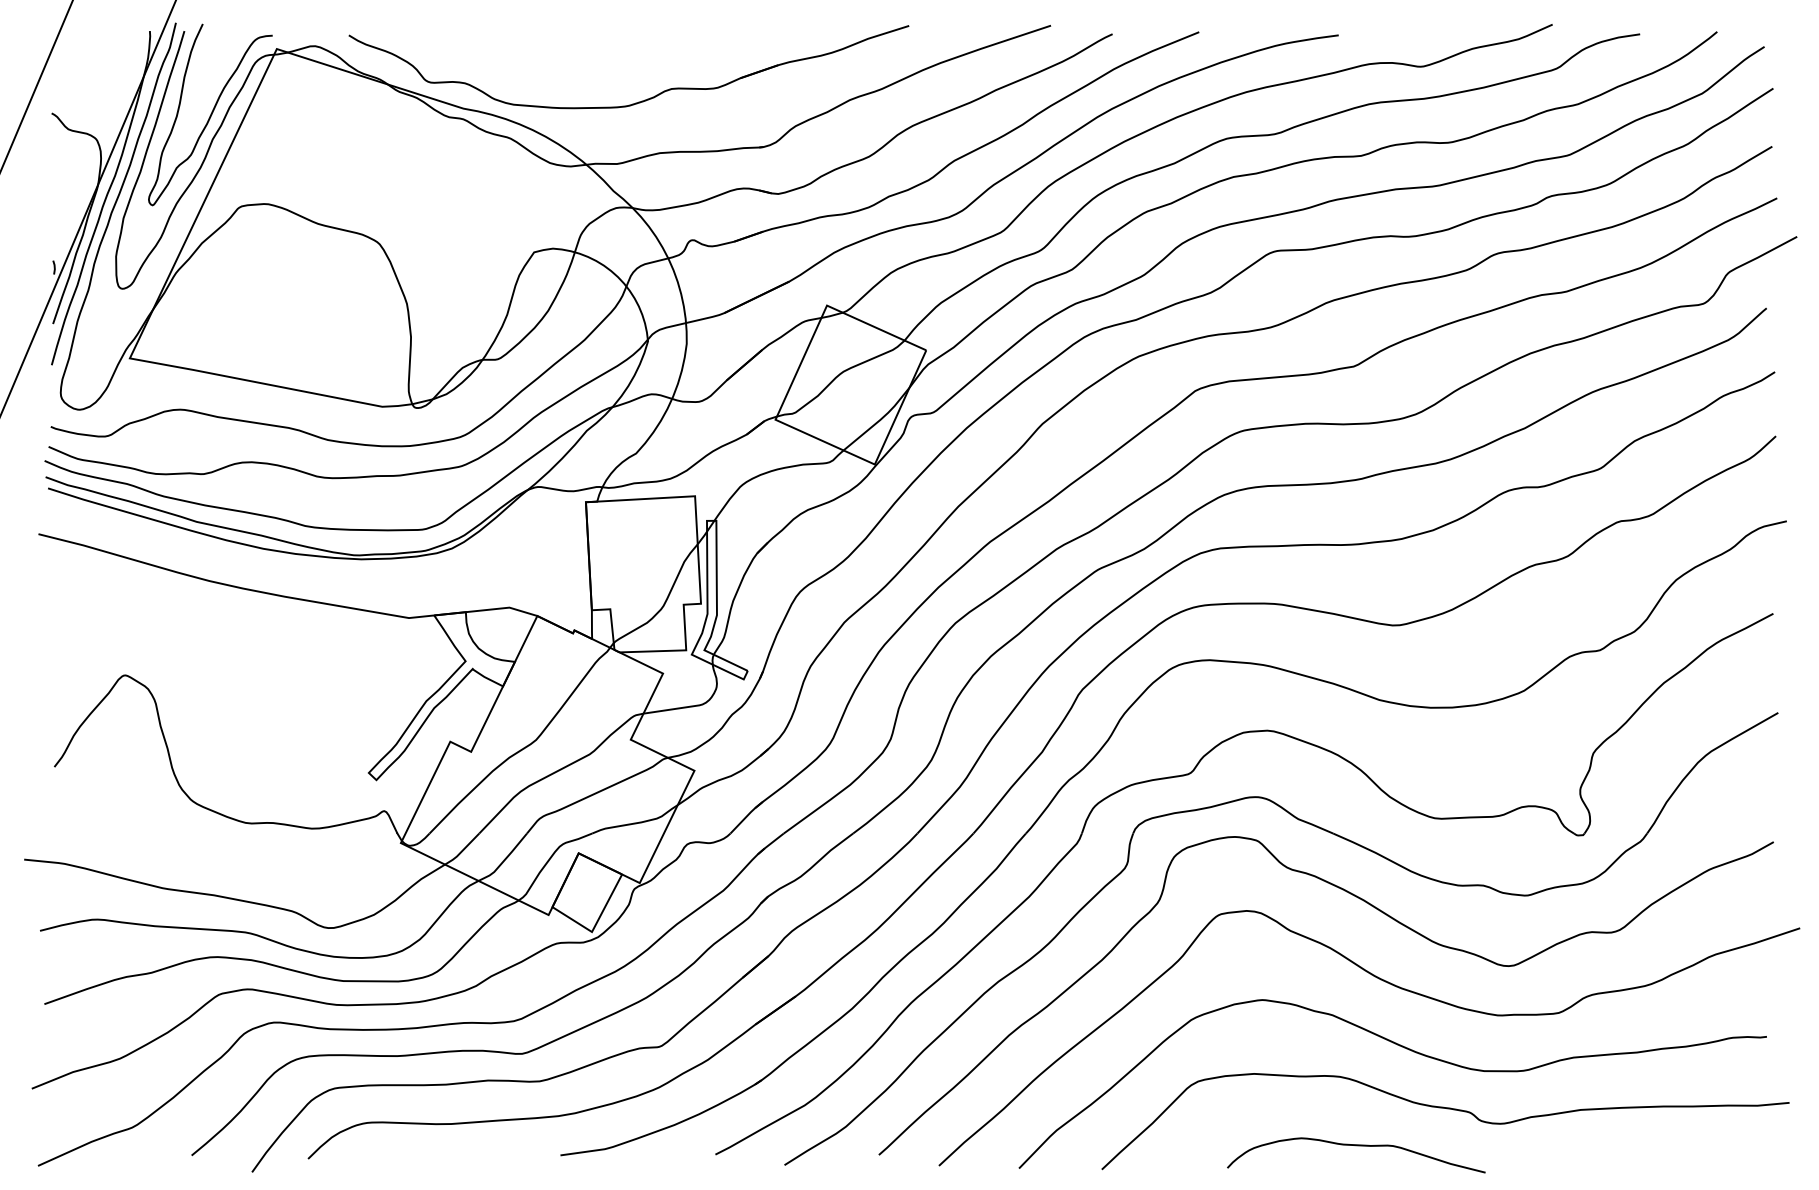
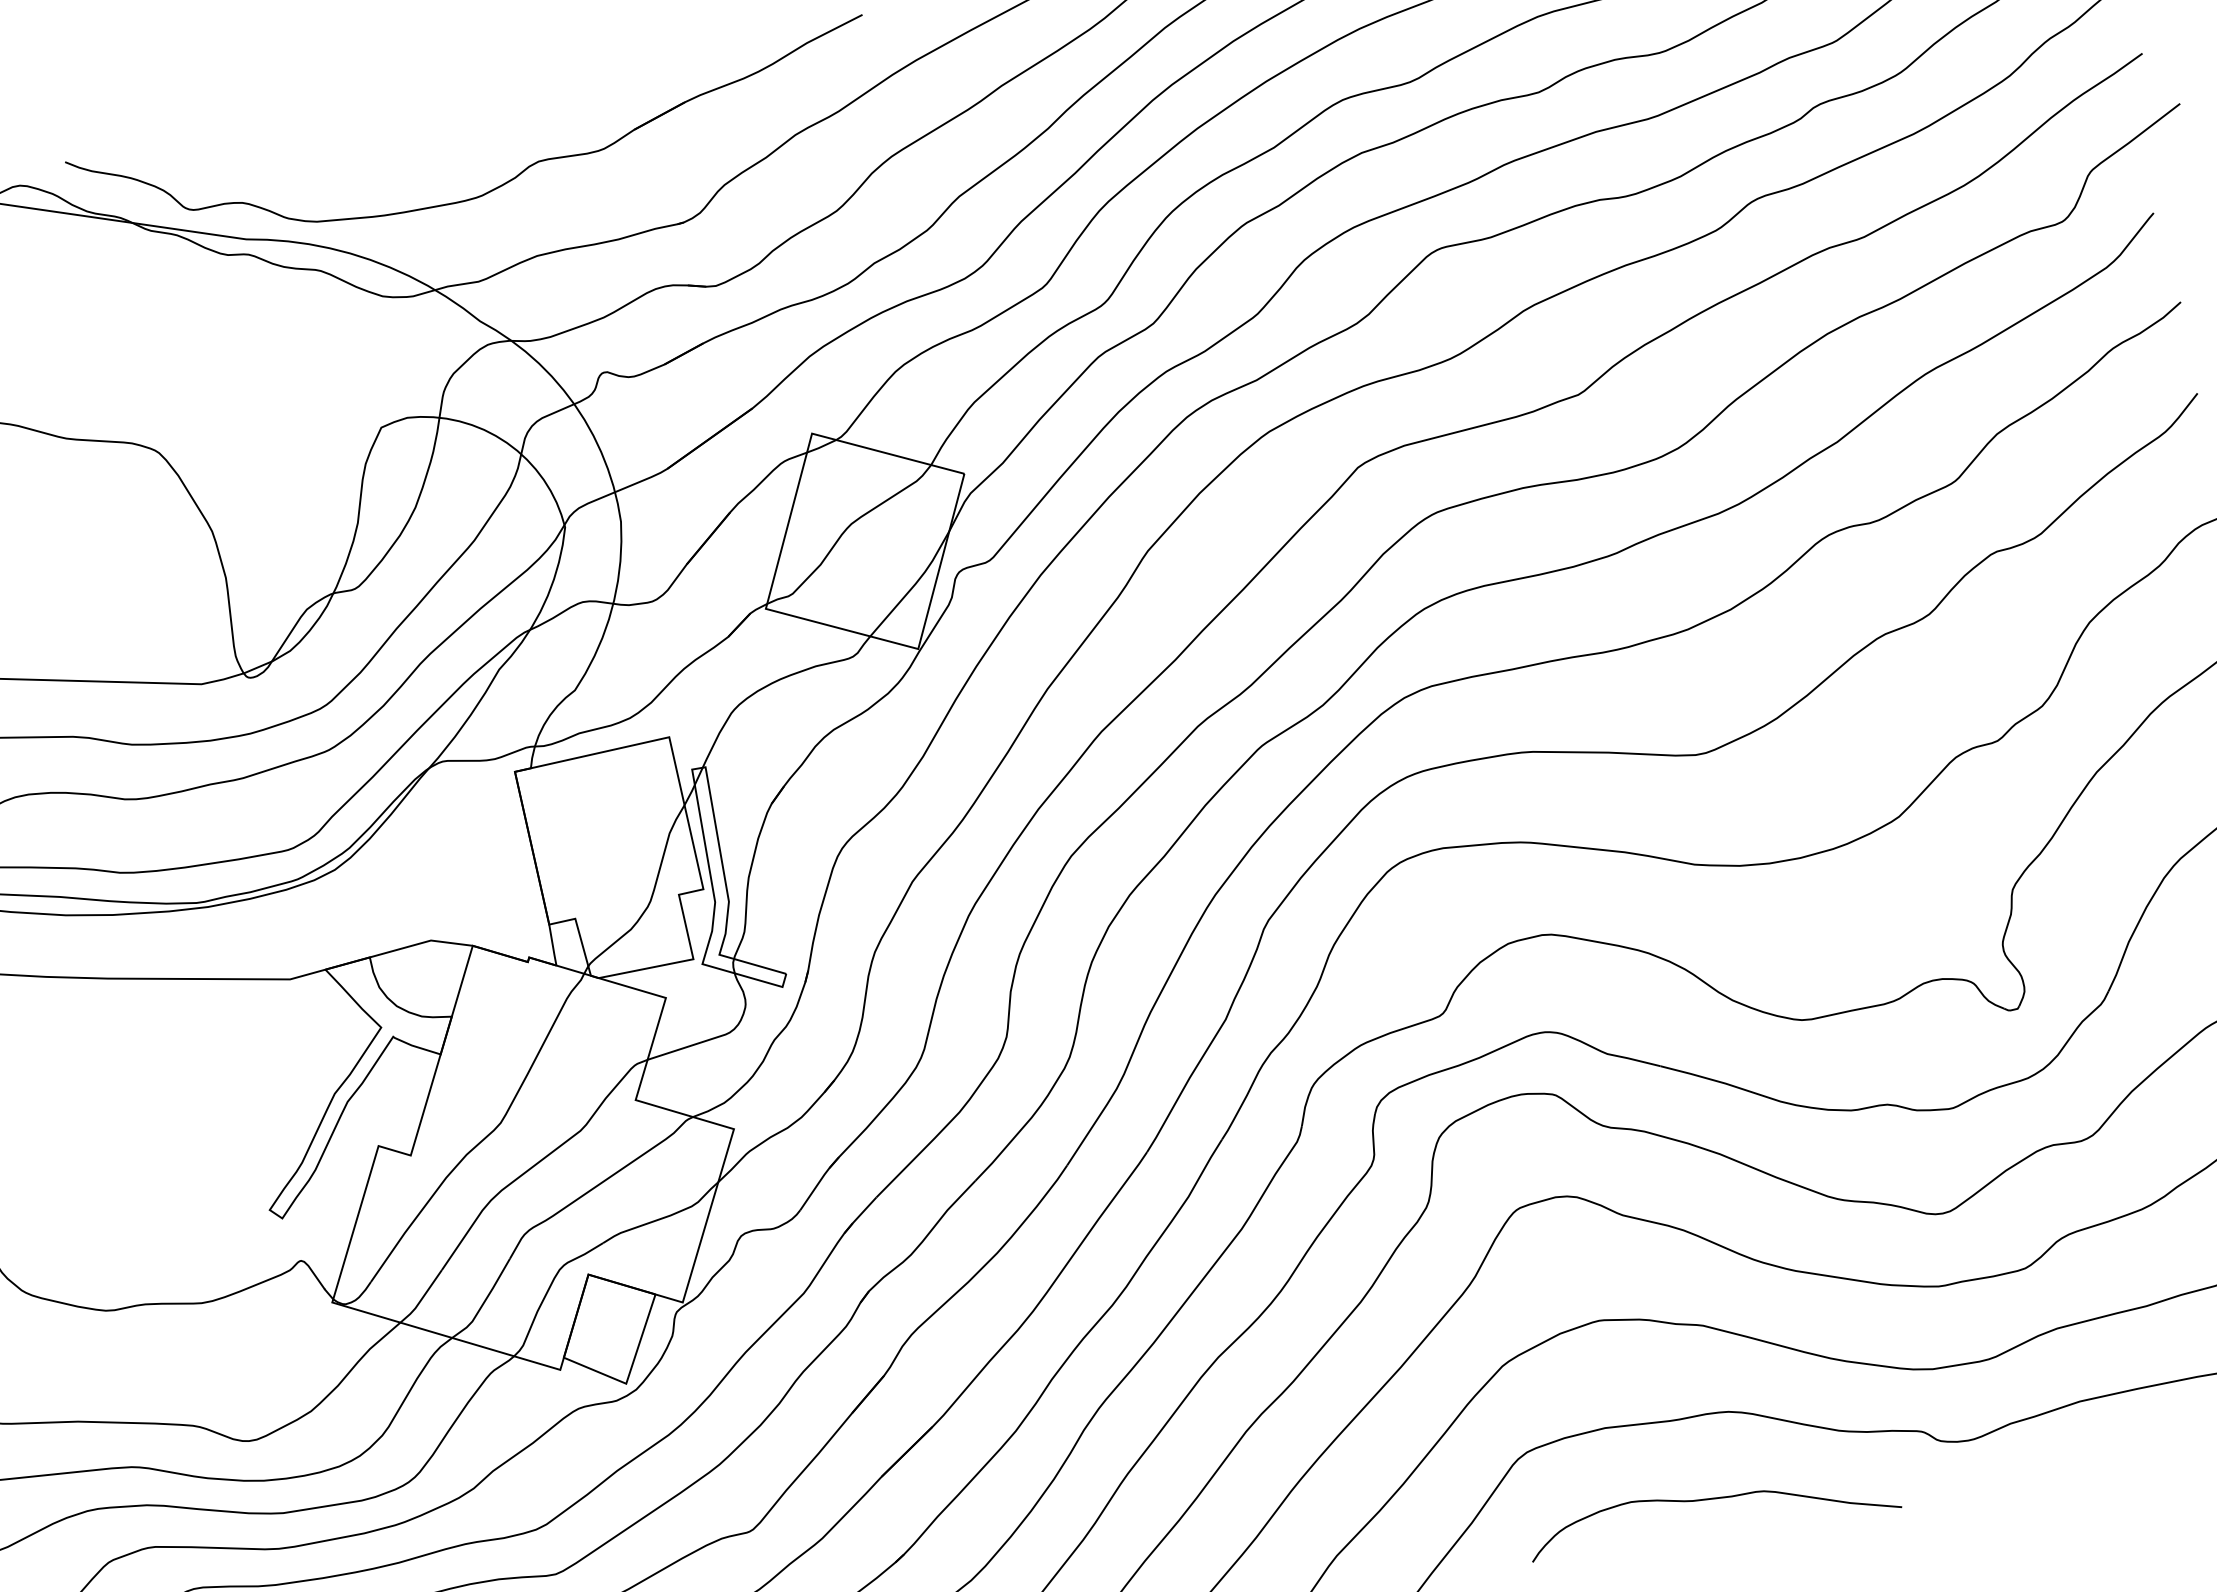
curve: (1356, 1146) -> (1711, 1500), moved

